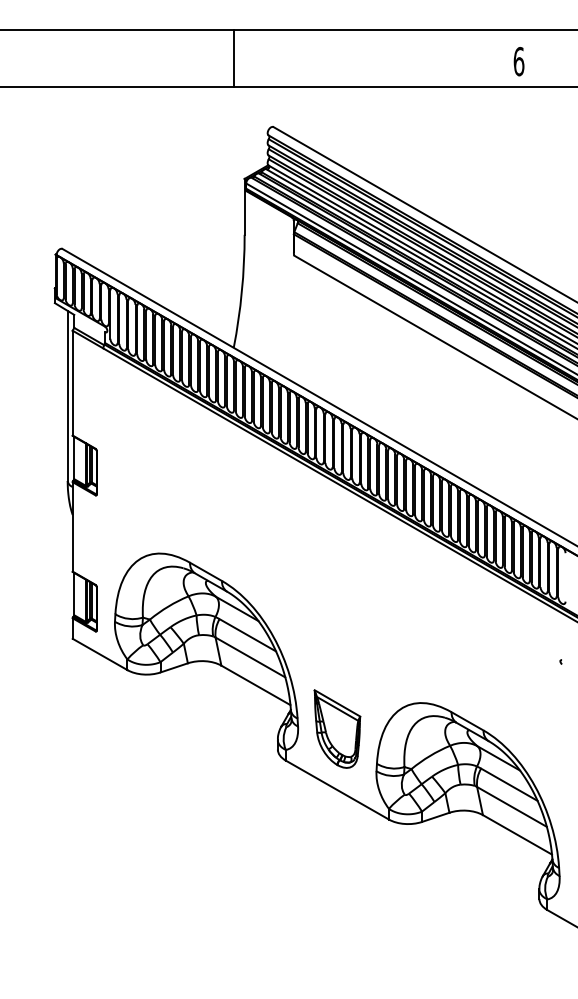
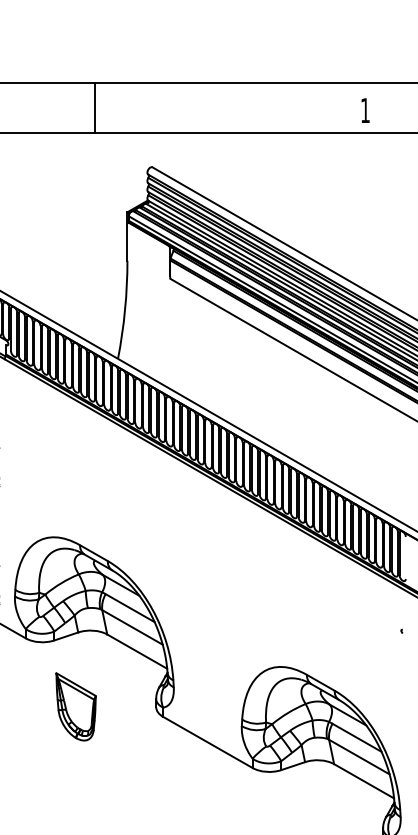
line: (233, 58) -> (94, 107), moved
text: (518, 61) -> (364, 110), 6 -> 1
part: (337, 728) -> (76, 706), moved

